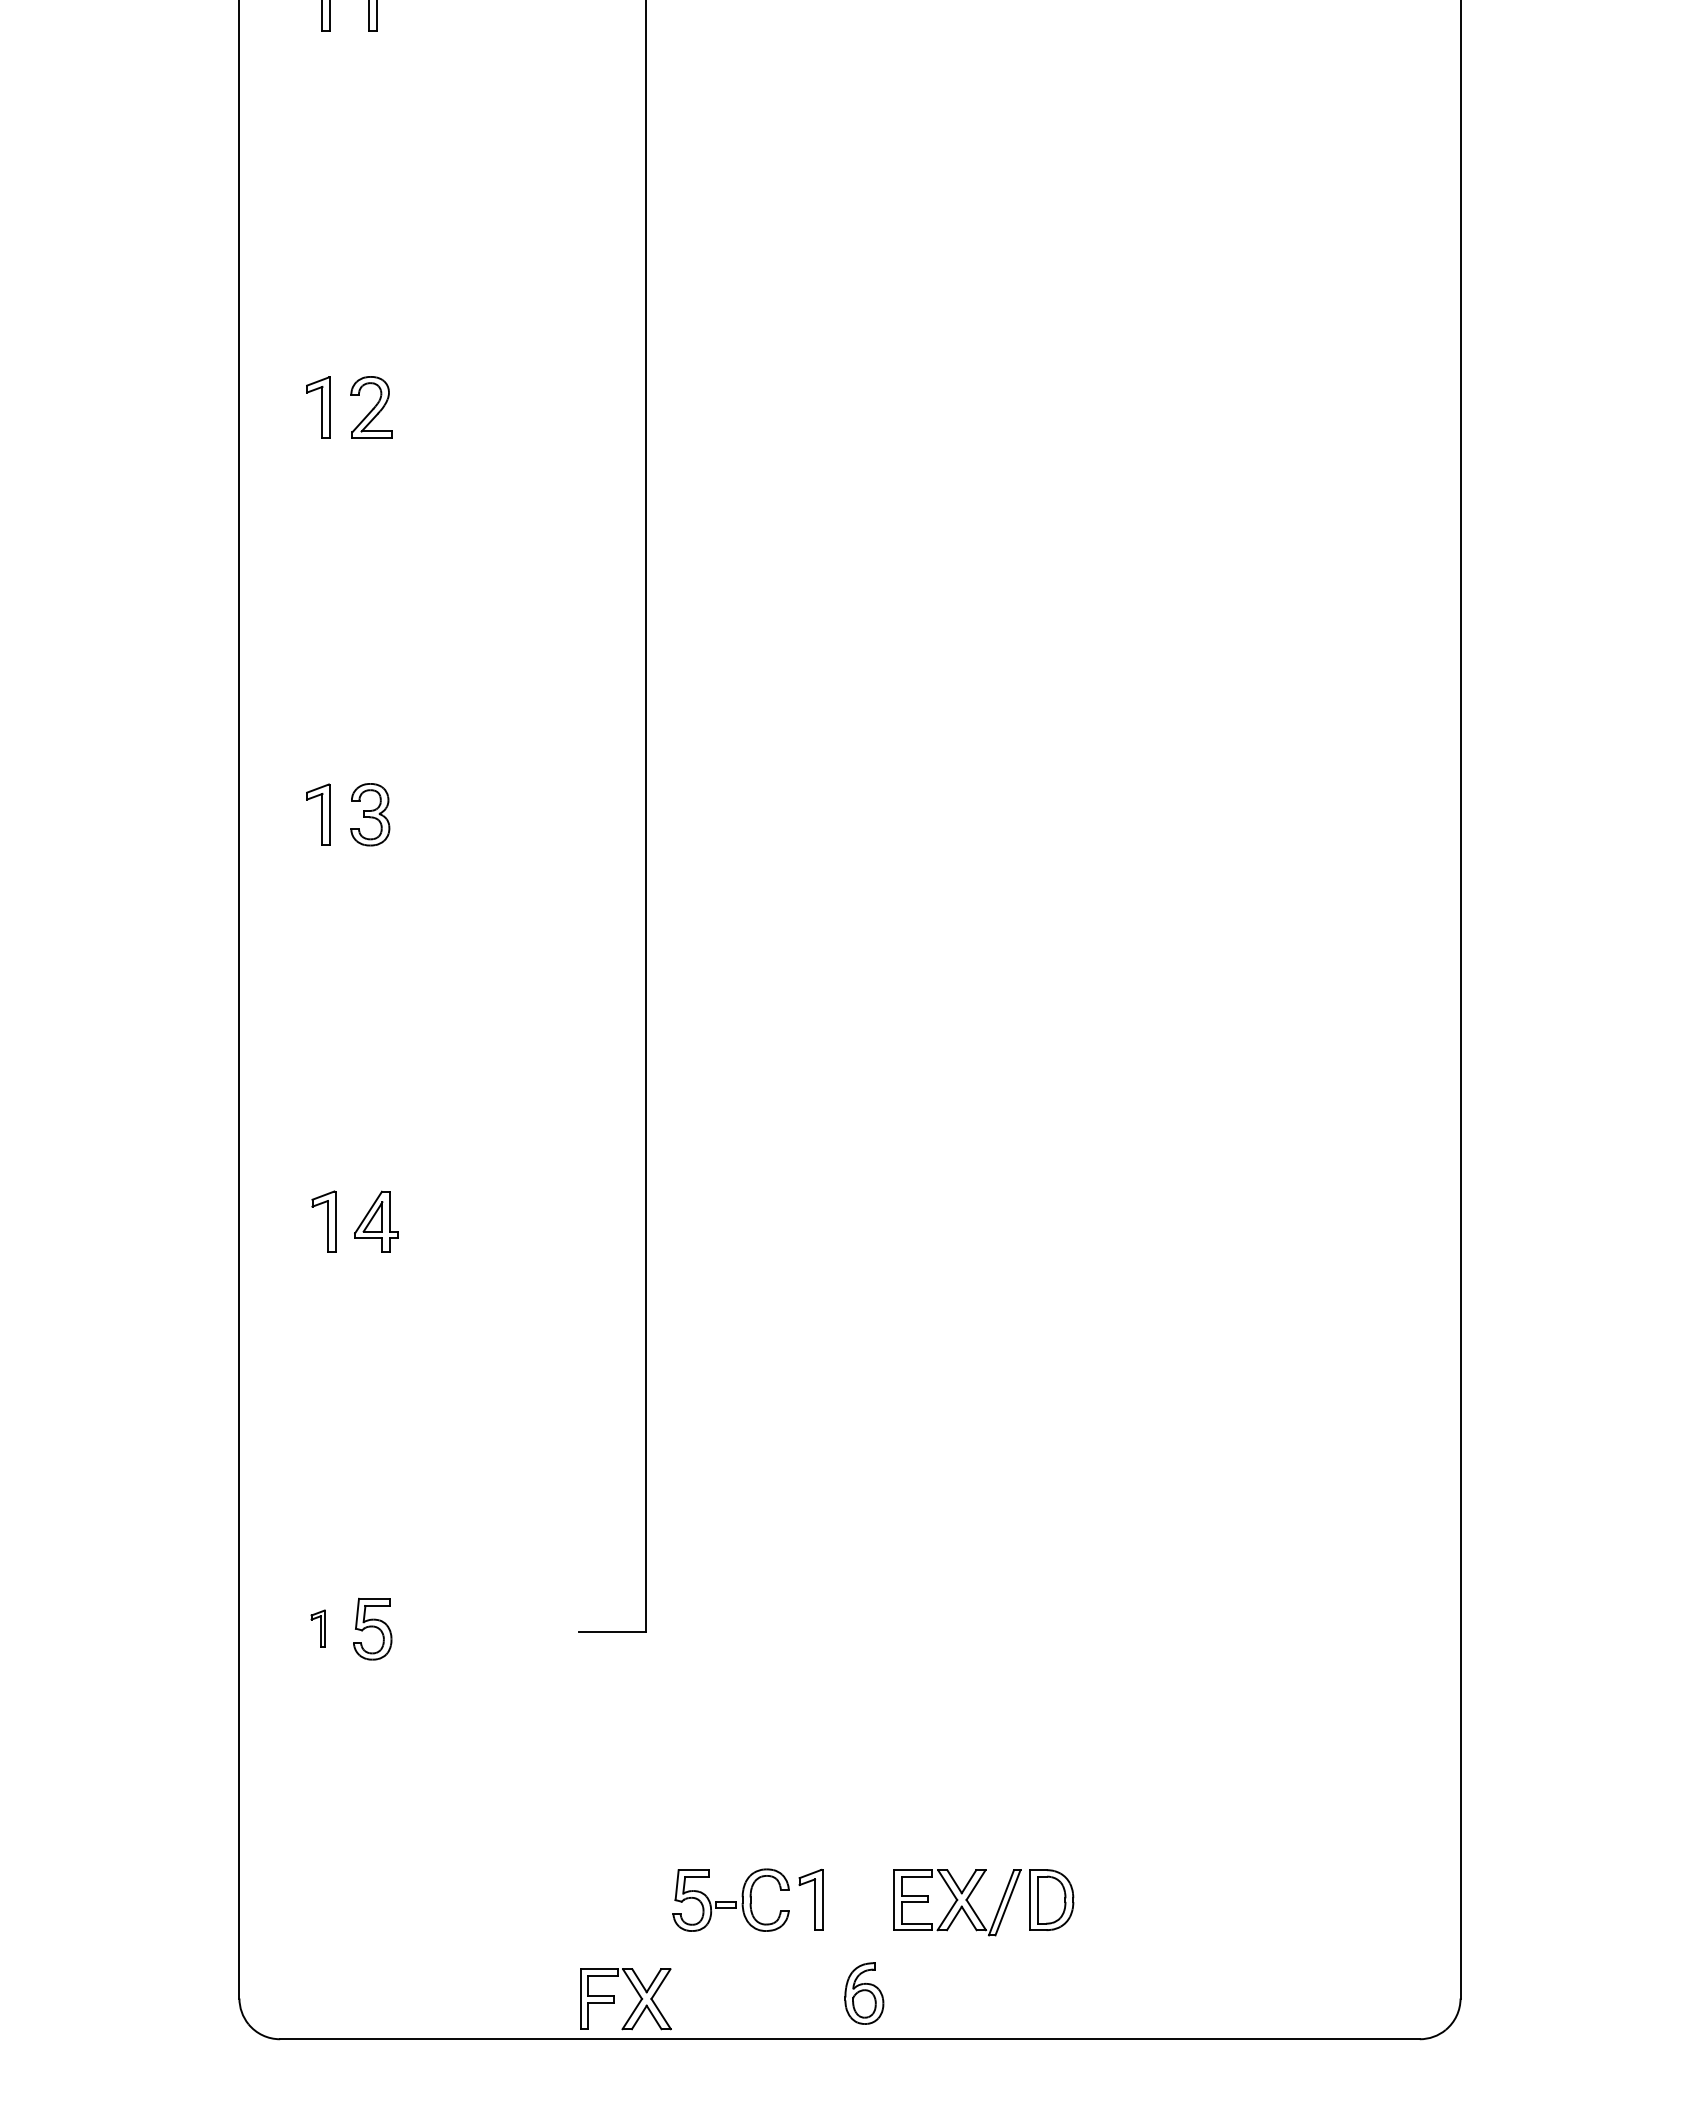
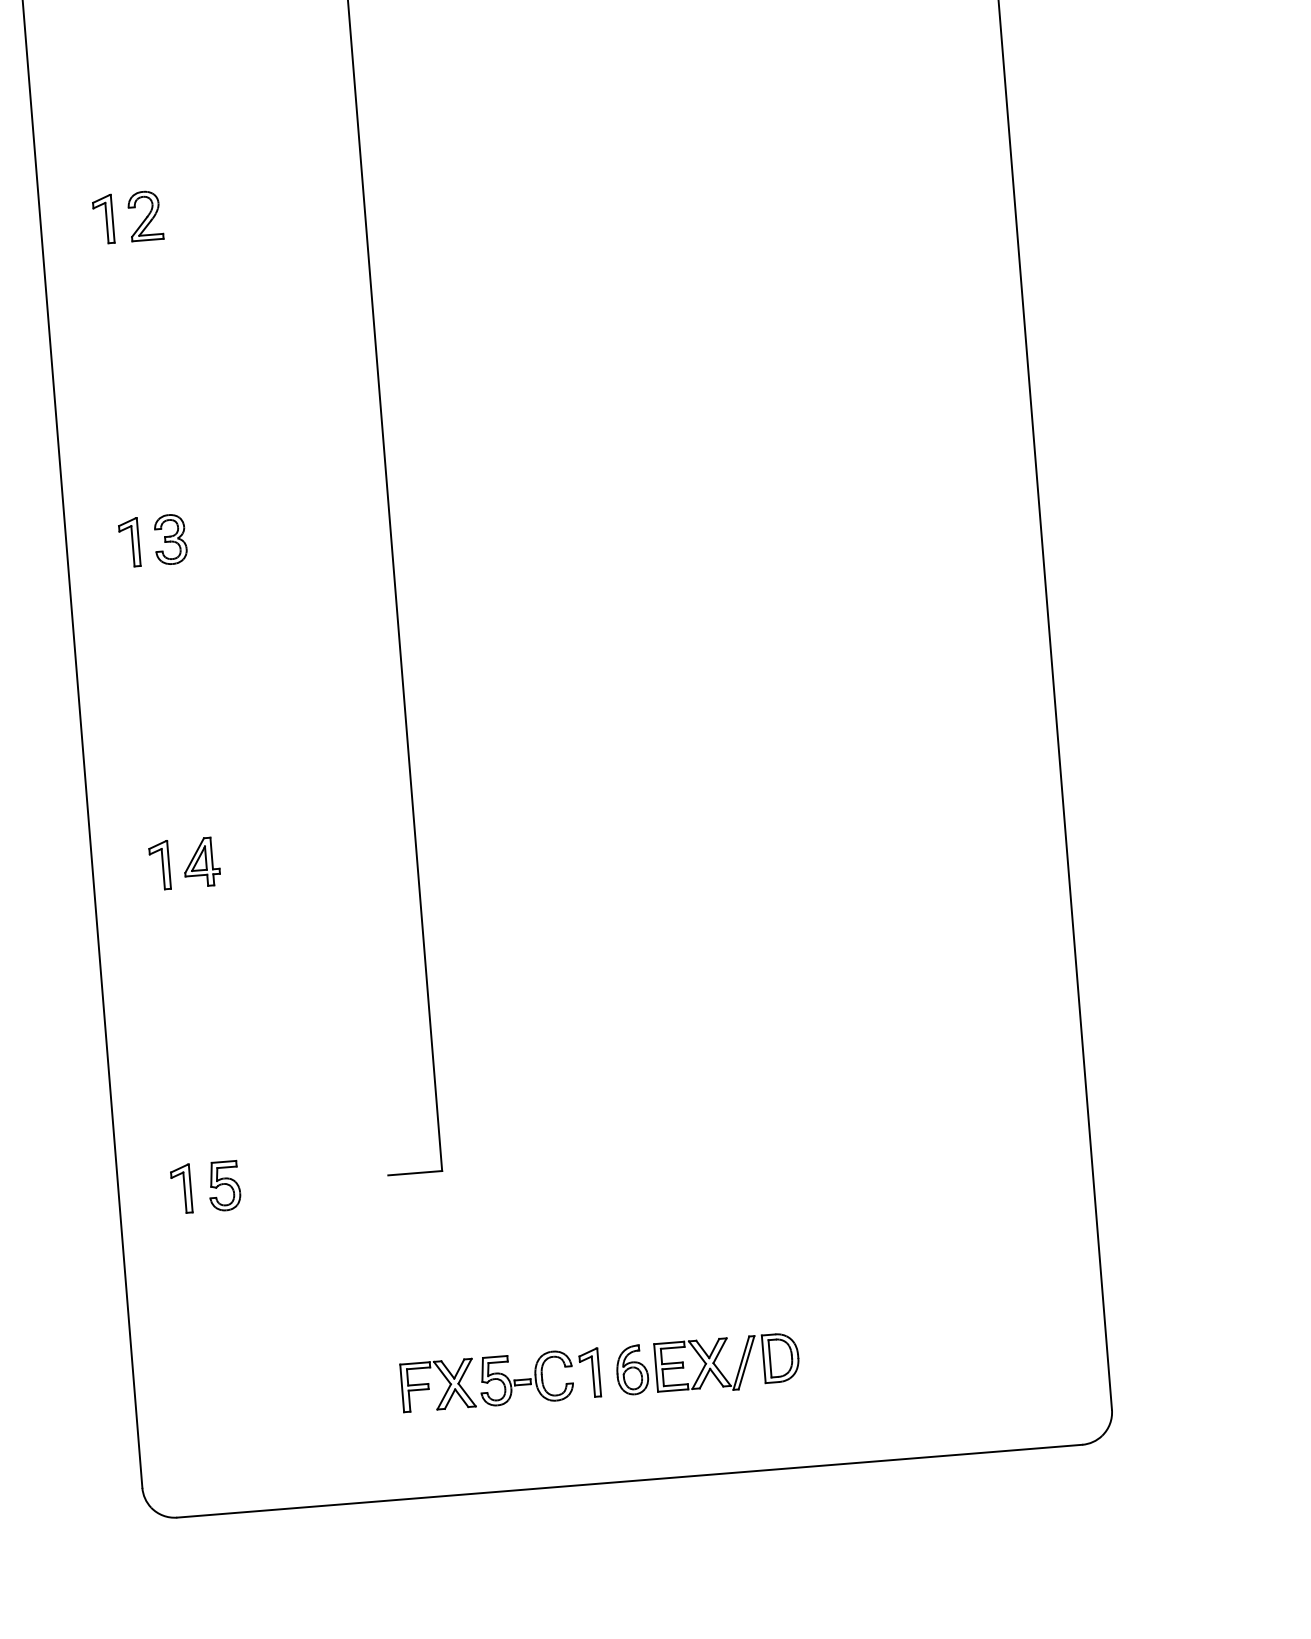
part: (318, 1628) -> (181, 1189), size x1.67
part: (864, 1993) -> (632, 1370), moved
part: (614, 1999) -> (429, 1386), moved

